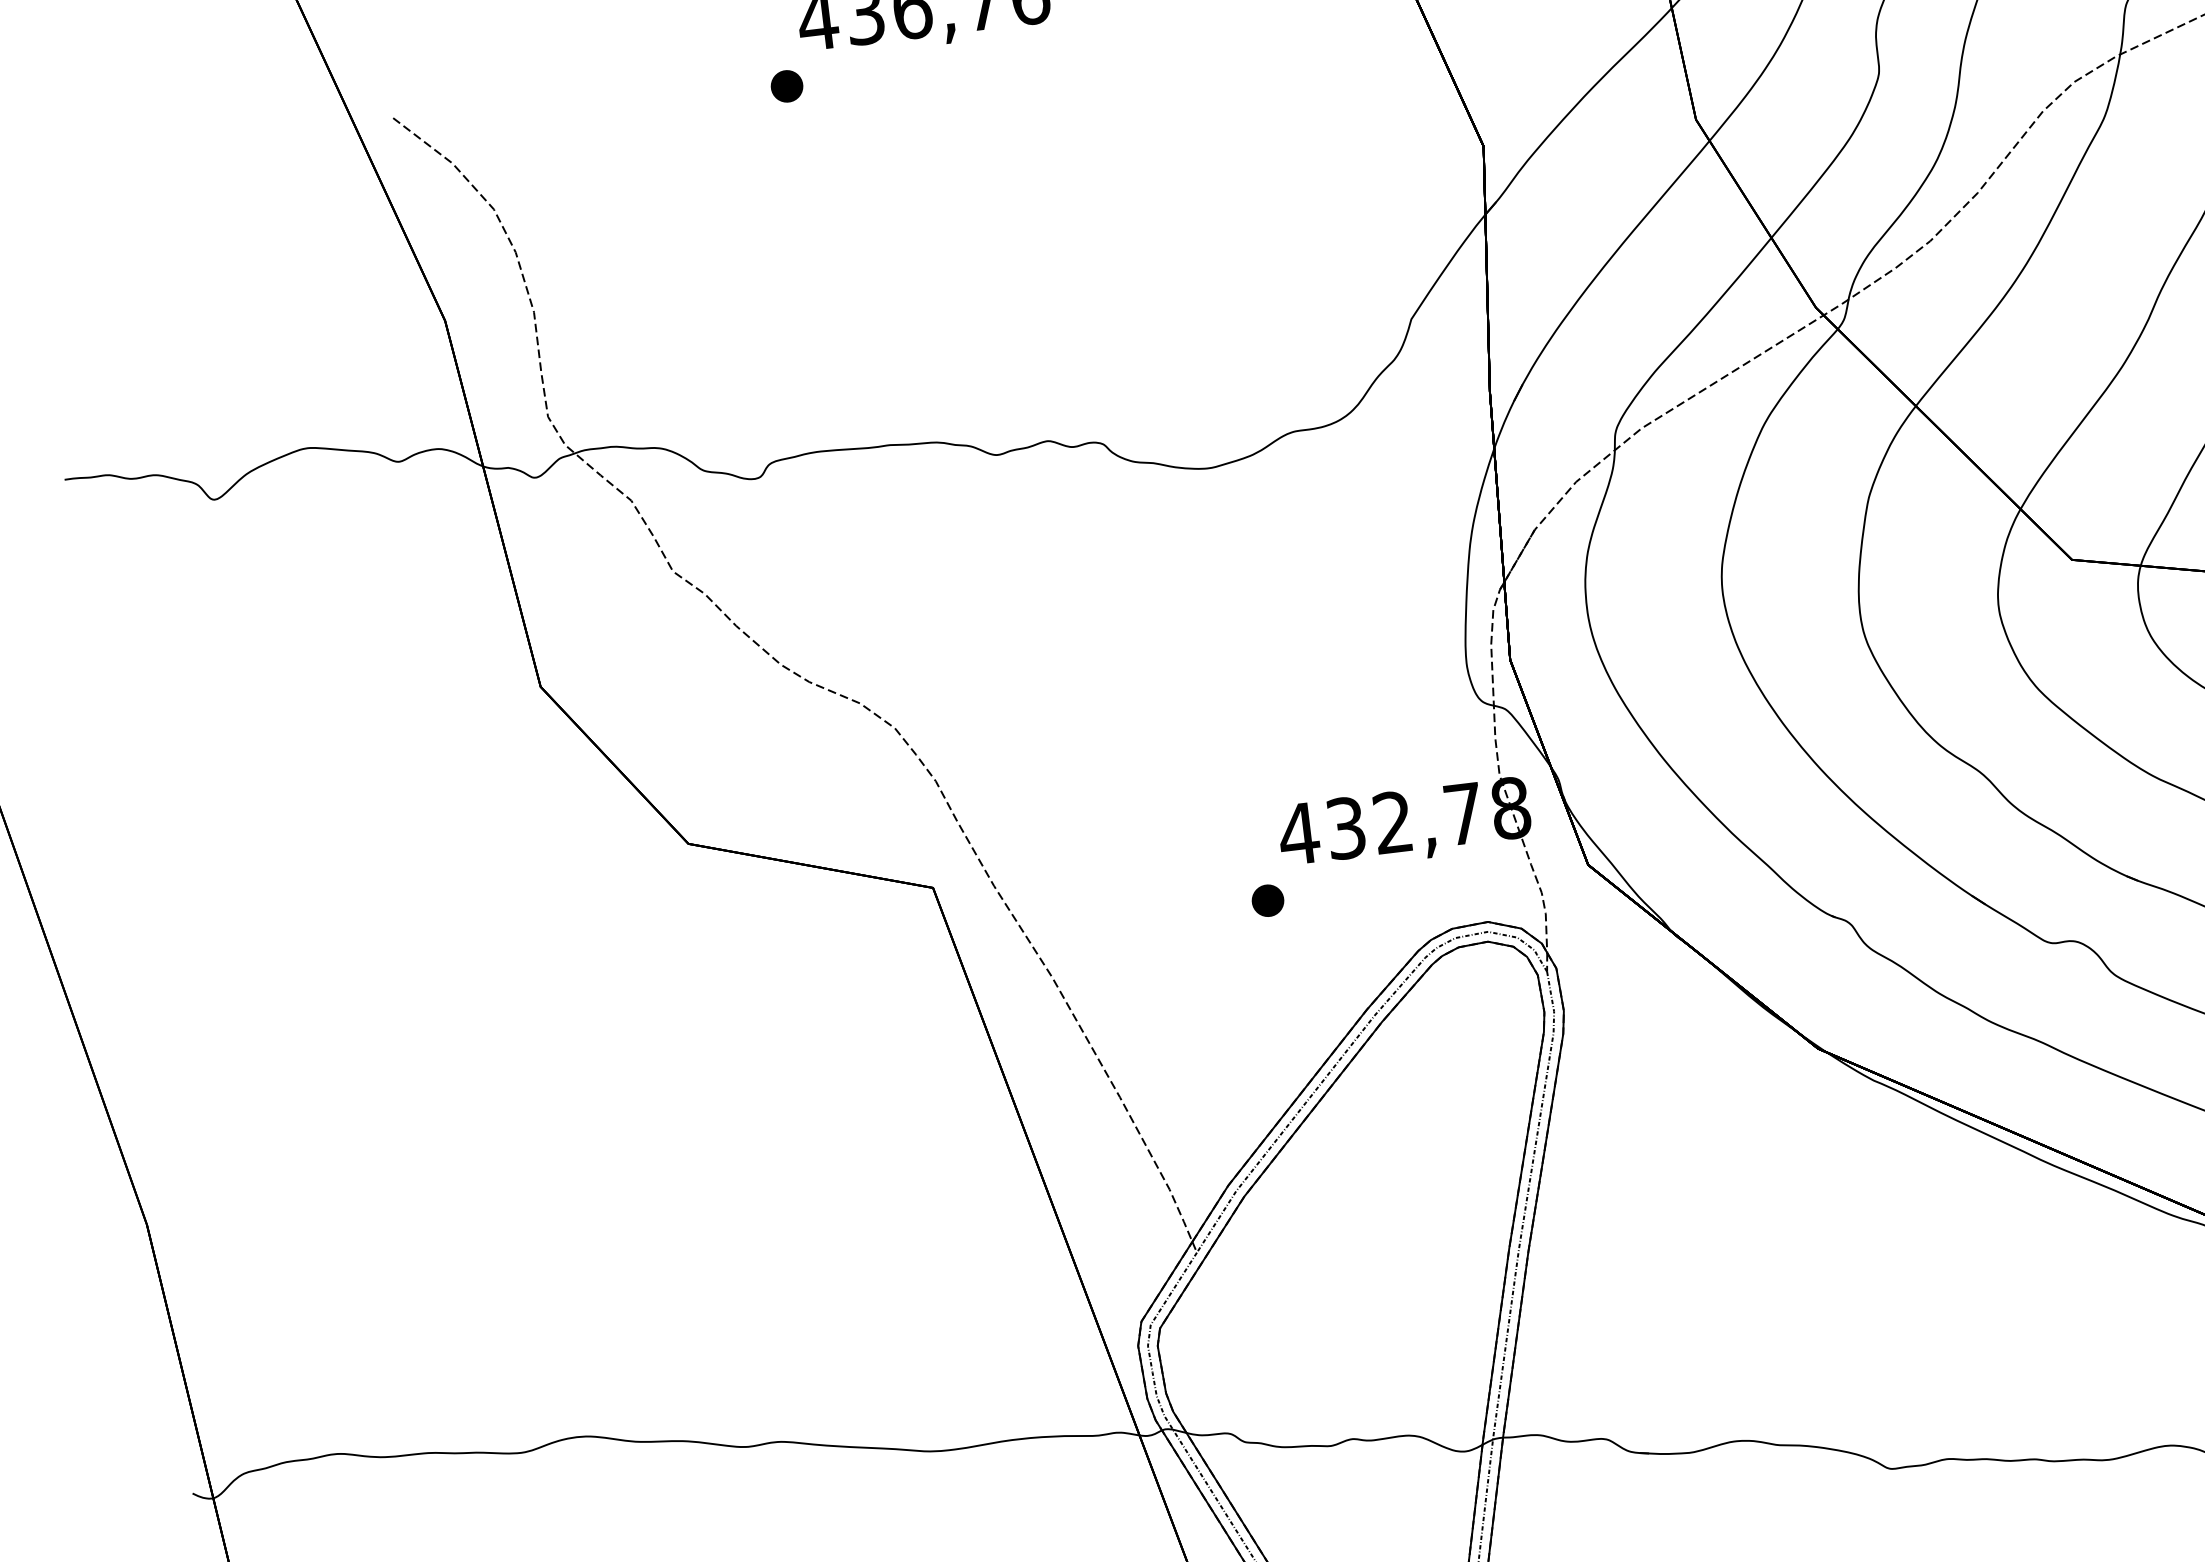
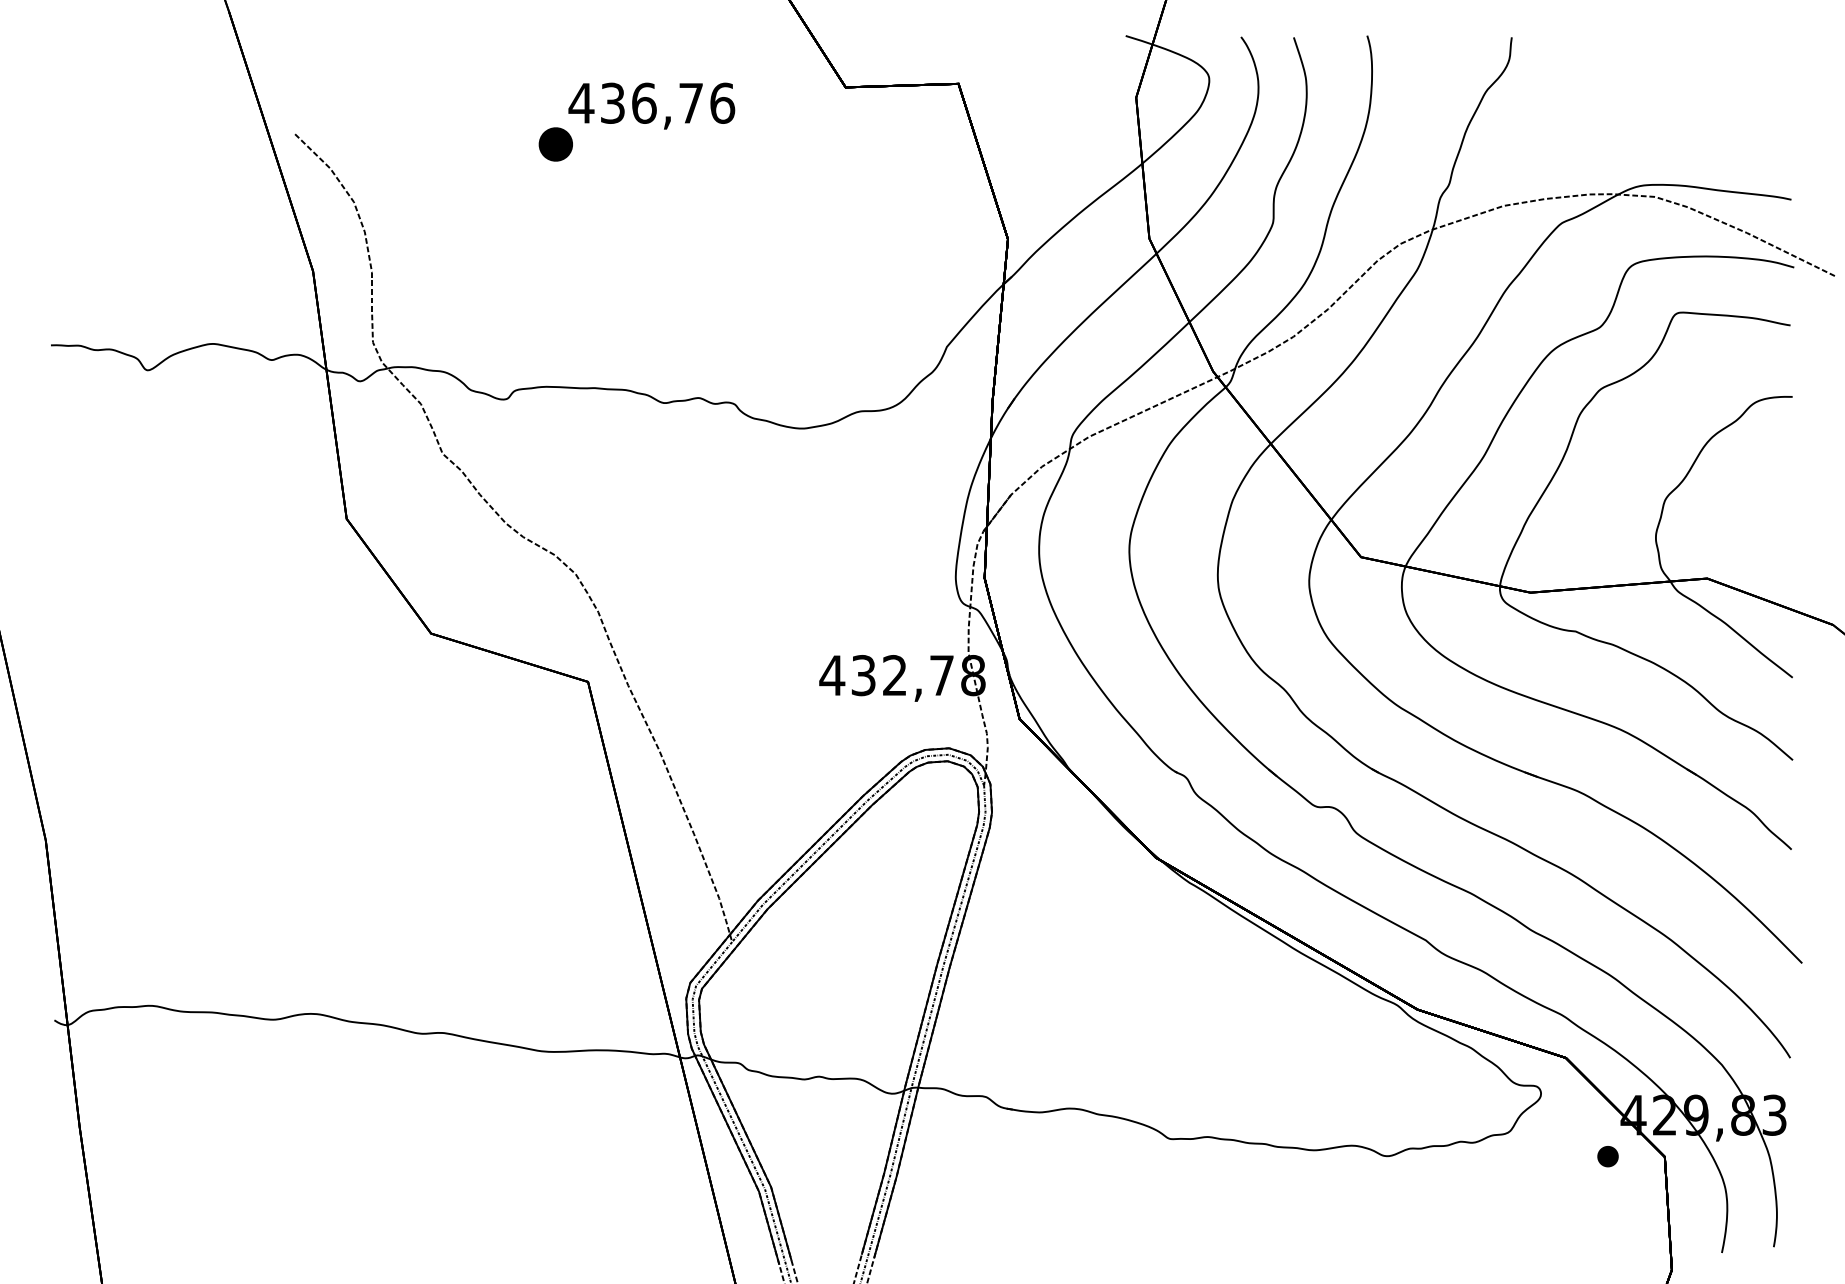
part: (786, 86) -> (555, 144), size x1.6
part: (1267, 900) -> (806, 716), removed

